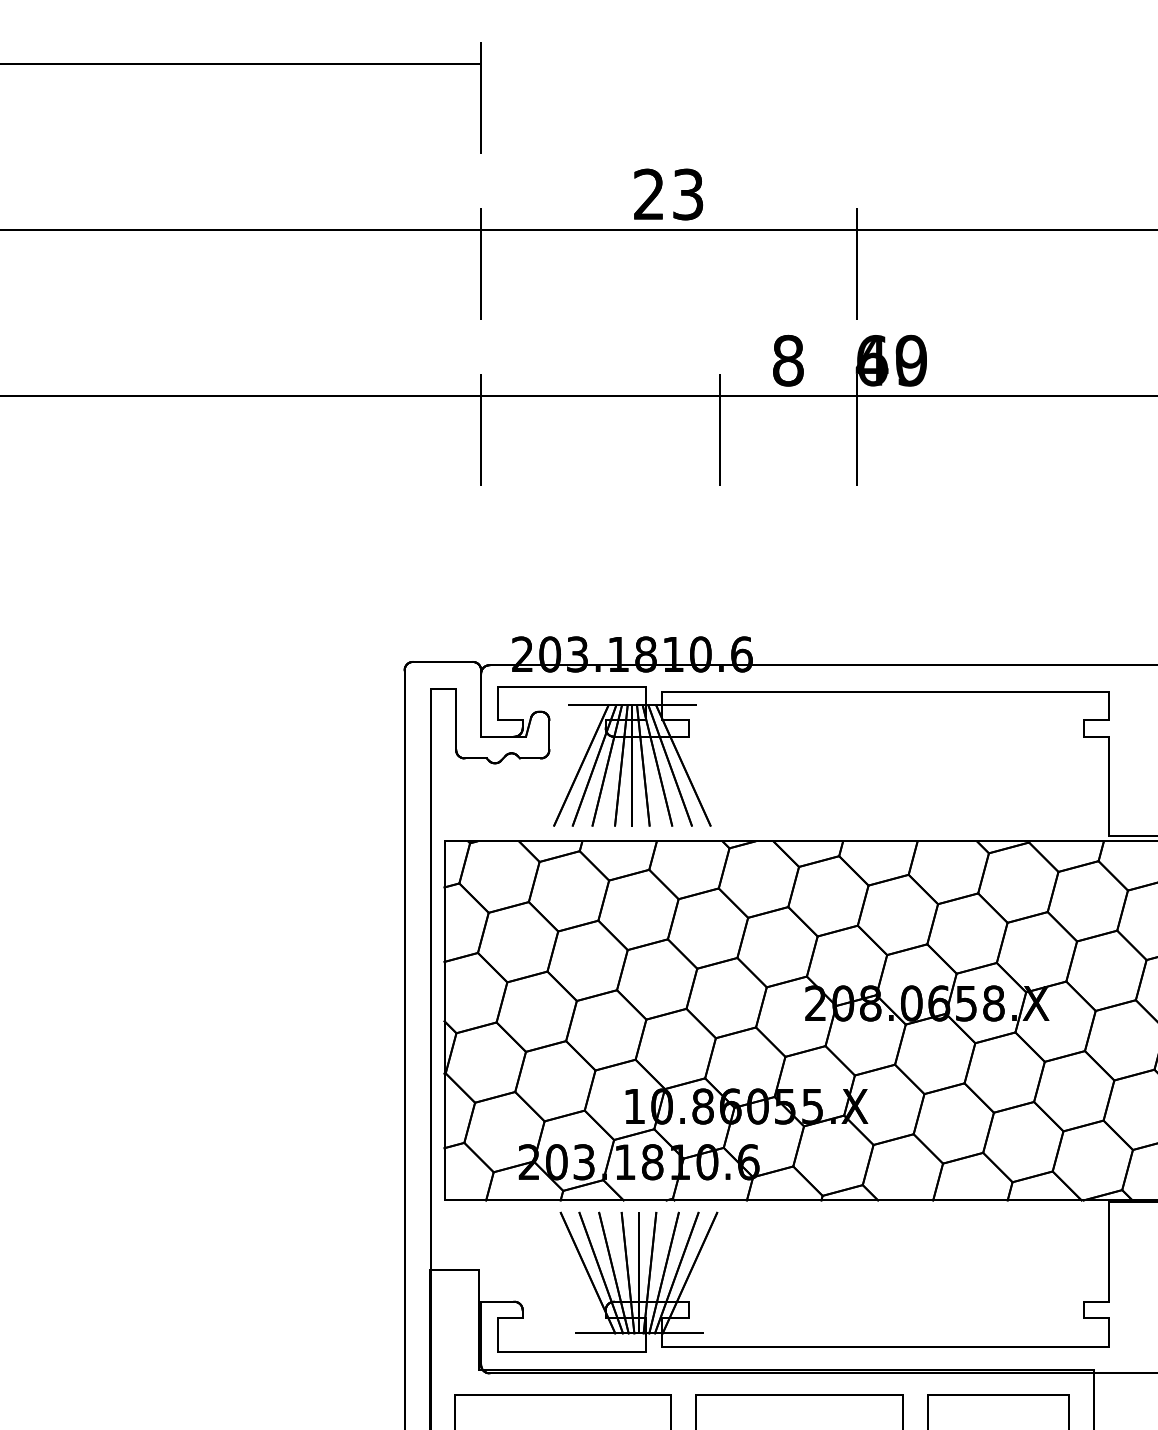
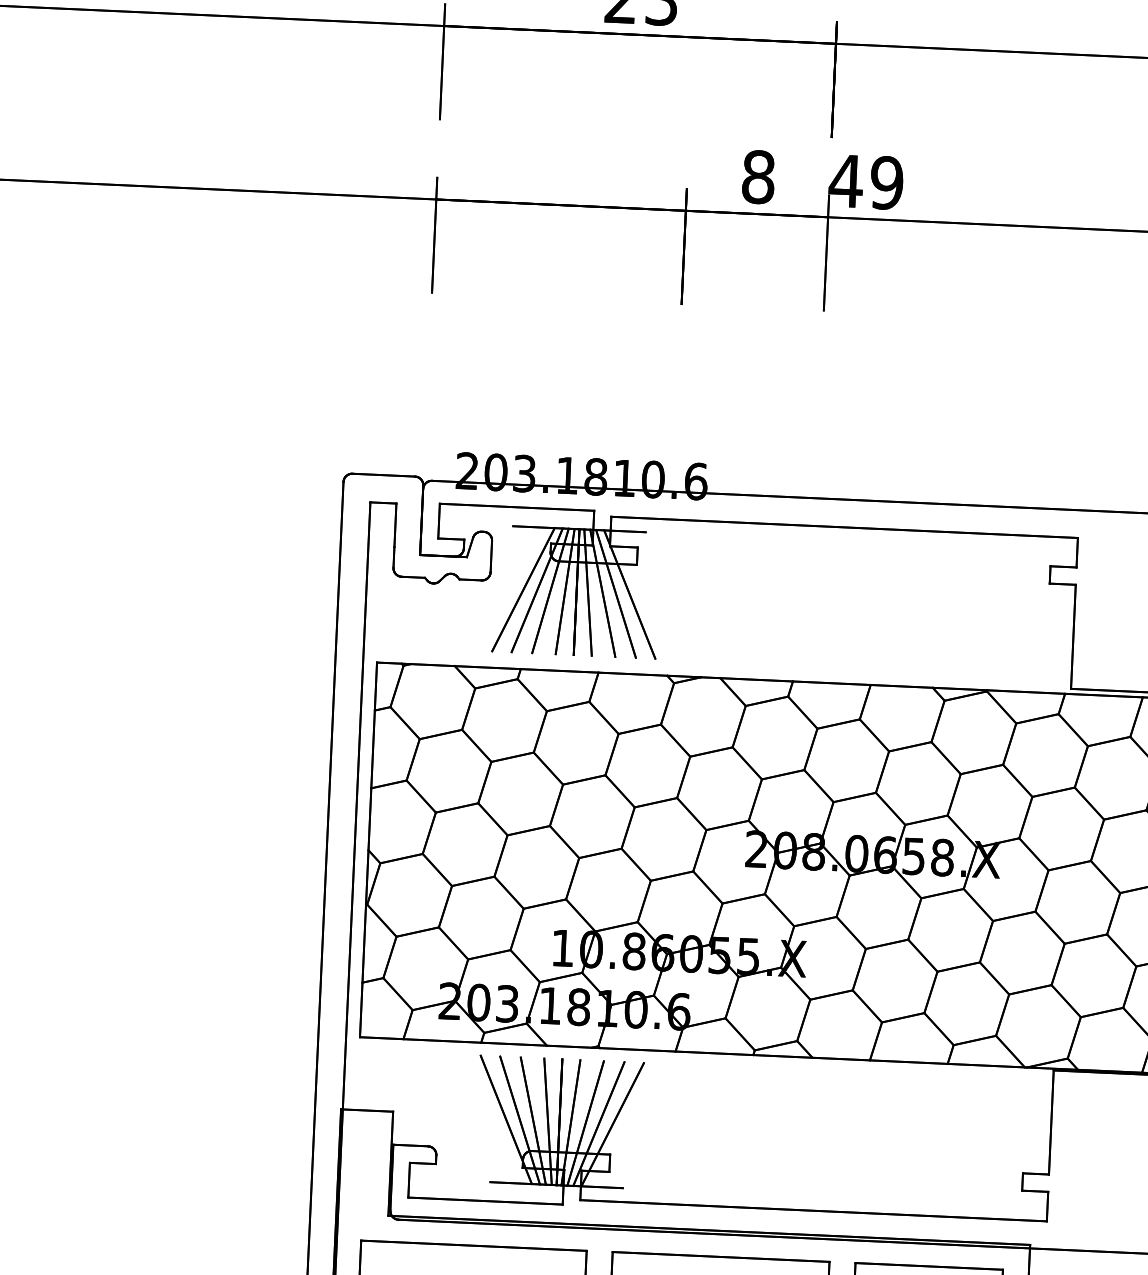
text: (890, 360) -> (865, 181), 60 -> 49

